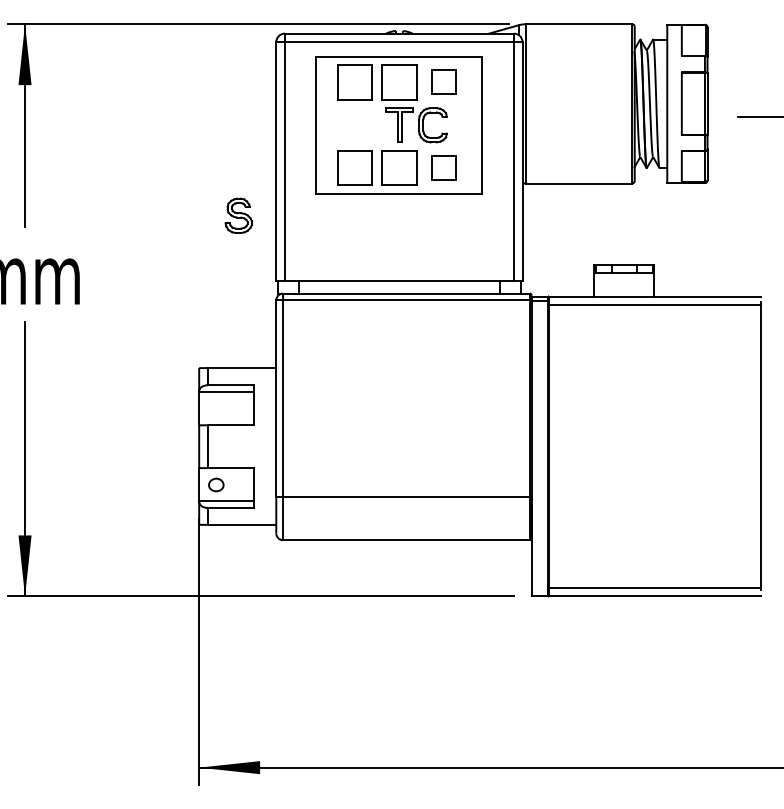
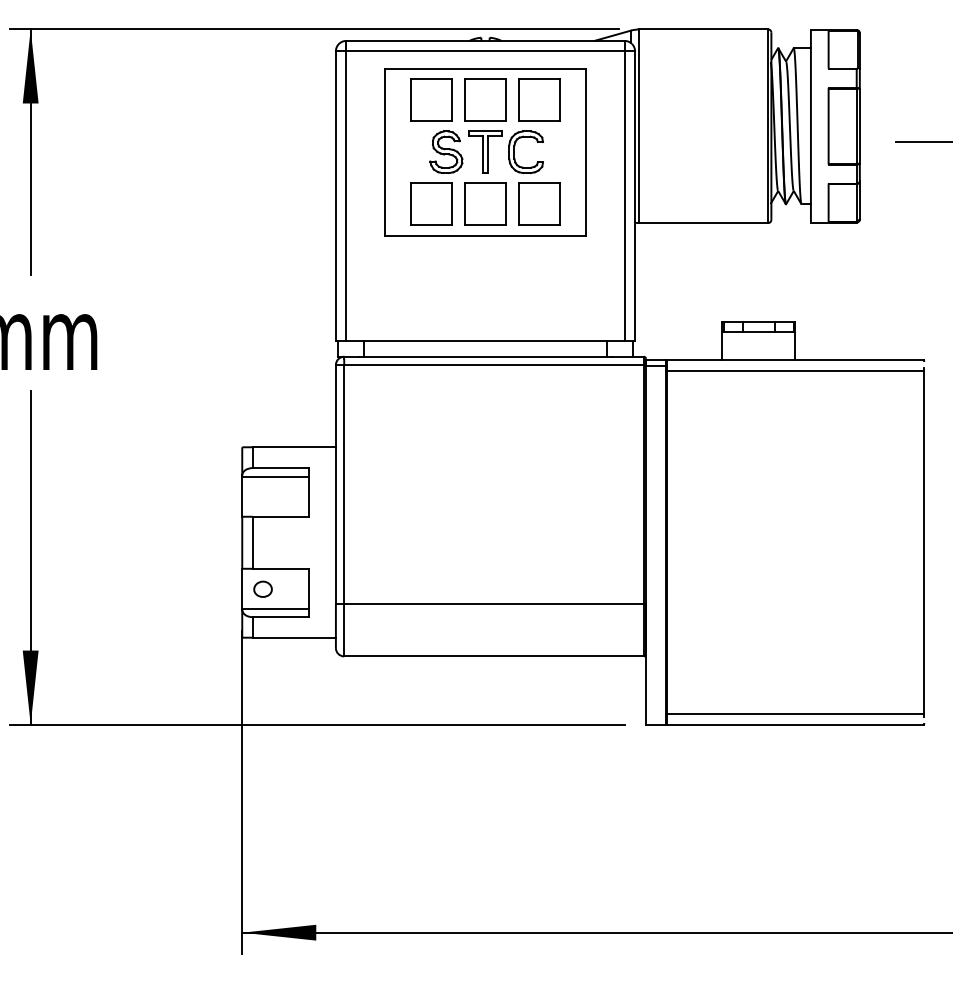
part: (443, 81) -> (539, 99), size x1.43
part: (443, 167) -> (539, 203), size x1.43
part: (238, 215) -> (446, 151), moved

